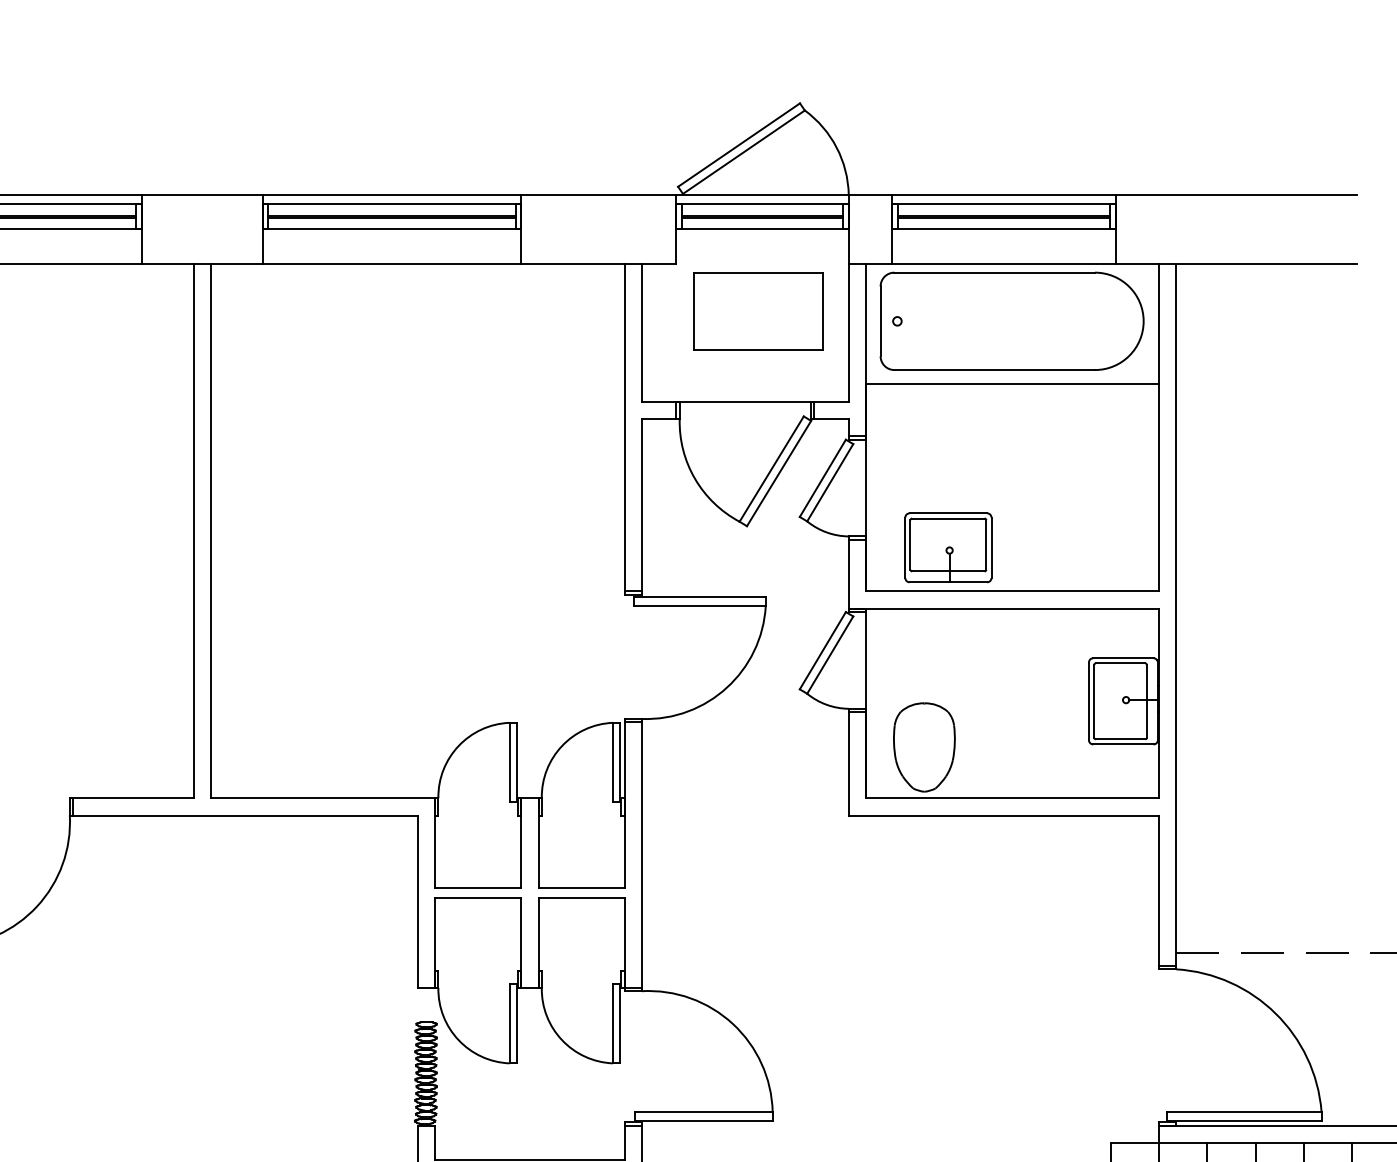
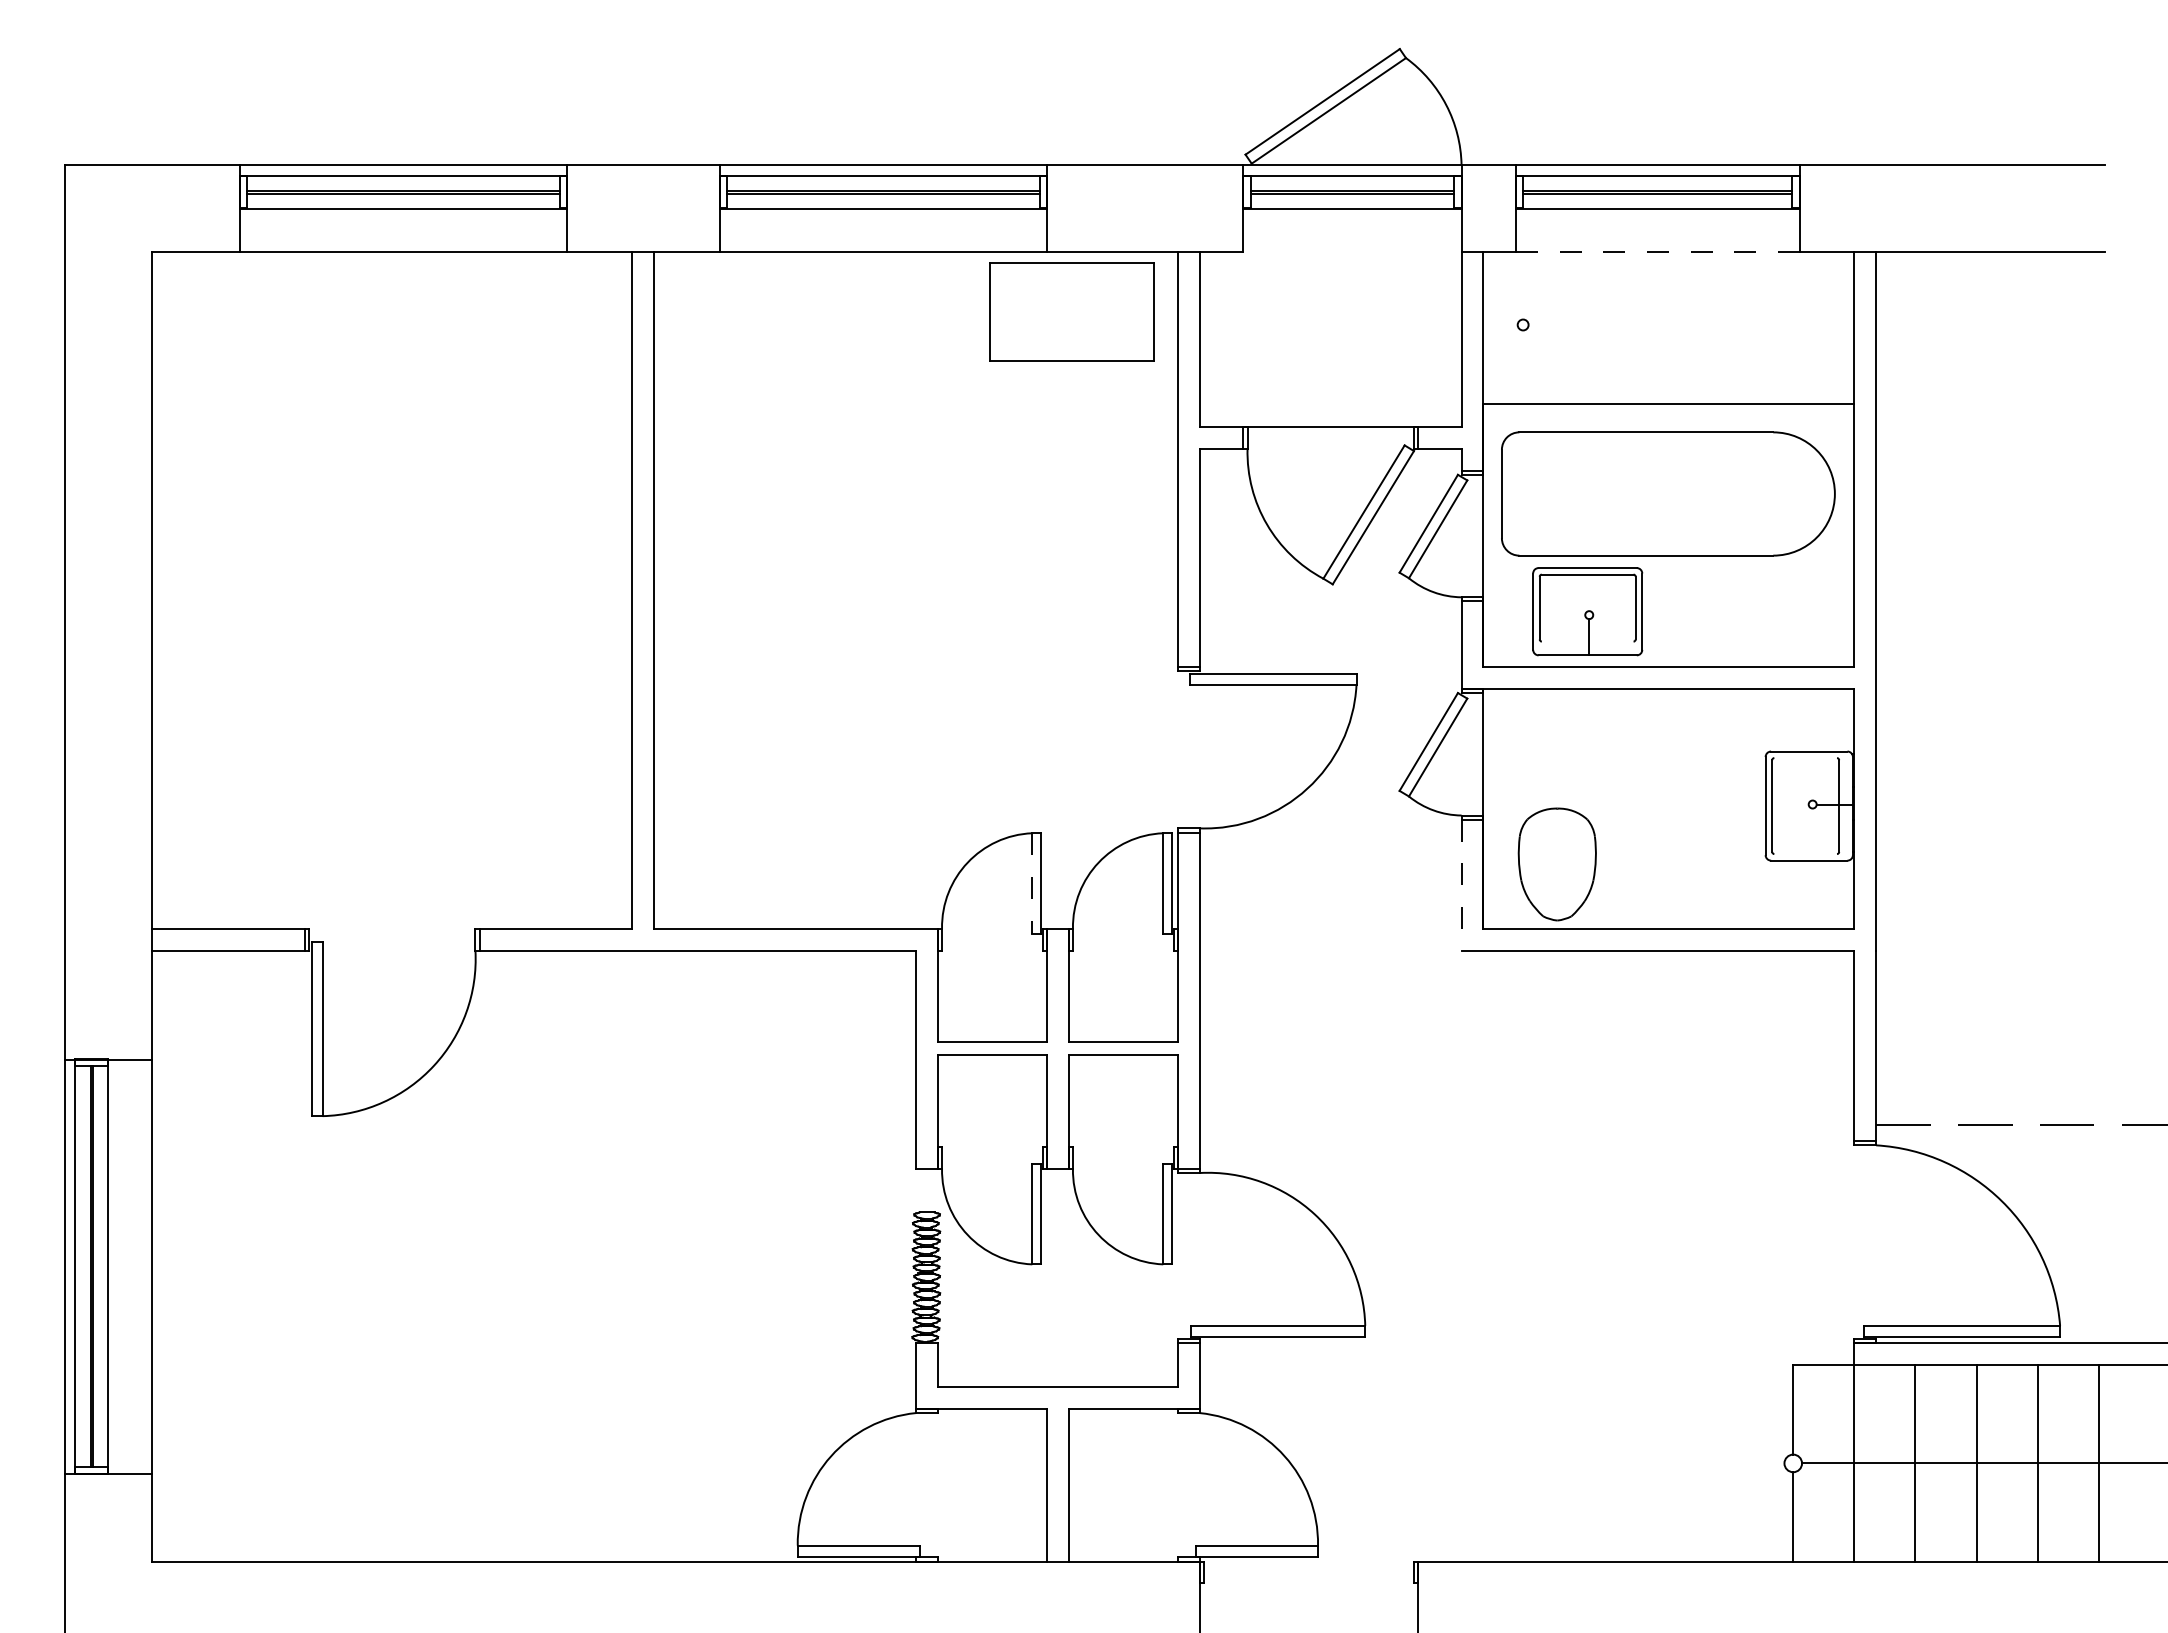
line: (1003, 264) -> (1657, 252), solid -> dashed
part: (757, 310) -> (1071, 311), moved
part: (1012, 320) -> (1668, 493), moved
line: (948, 571) -> (1587, 641), removed
line: (1120, 663) -> (1805, 758), removed
line: (1120, 739) -> (1805, 854), removed
line: (509, 762) -> (1032, 883), solid -> dashed
line: (848, 764) -> (1461, 885), solid -> dashed

